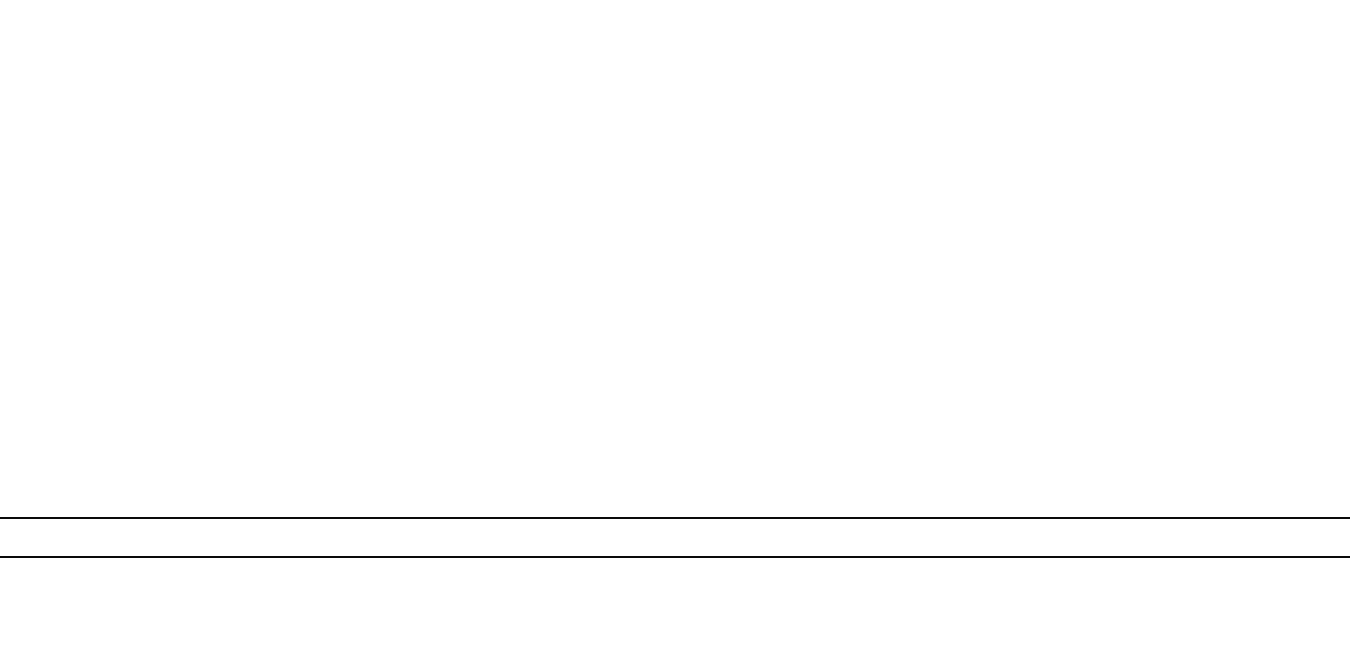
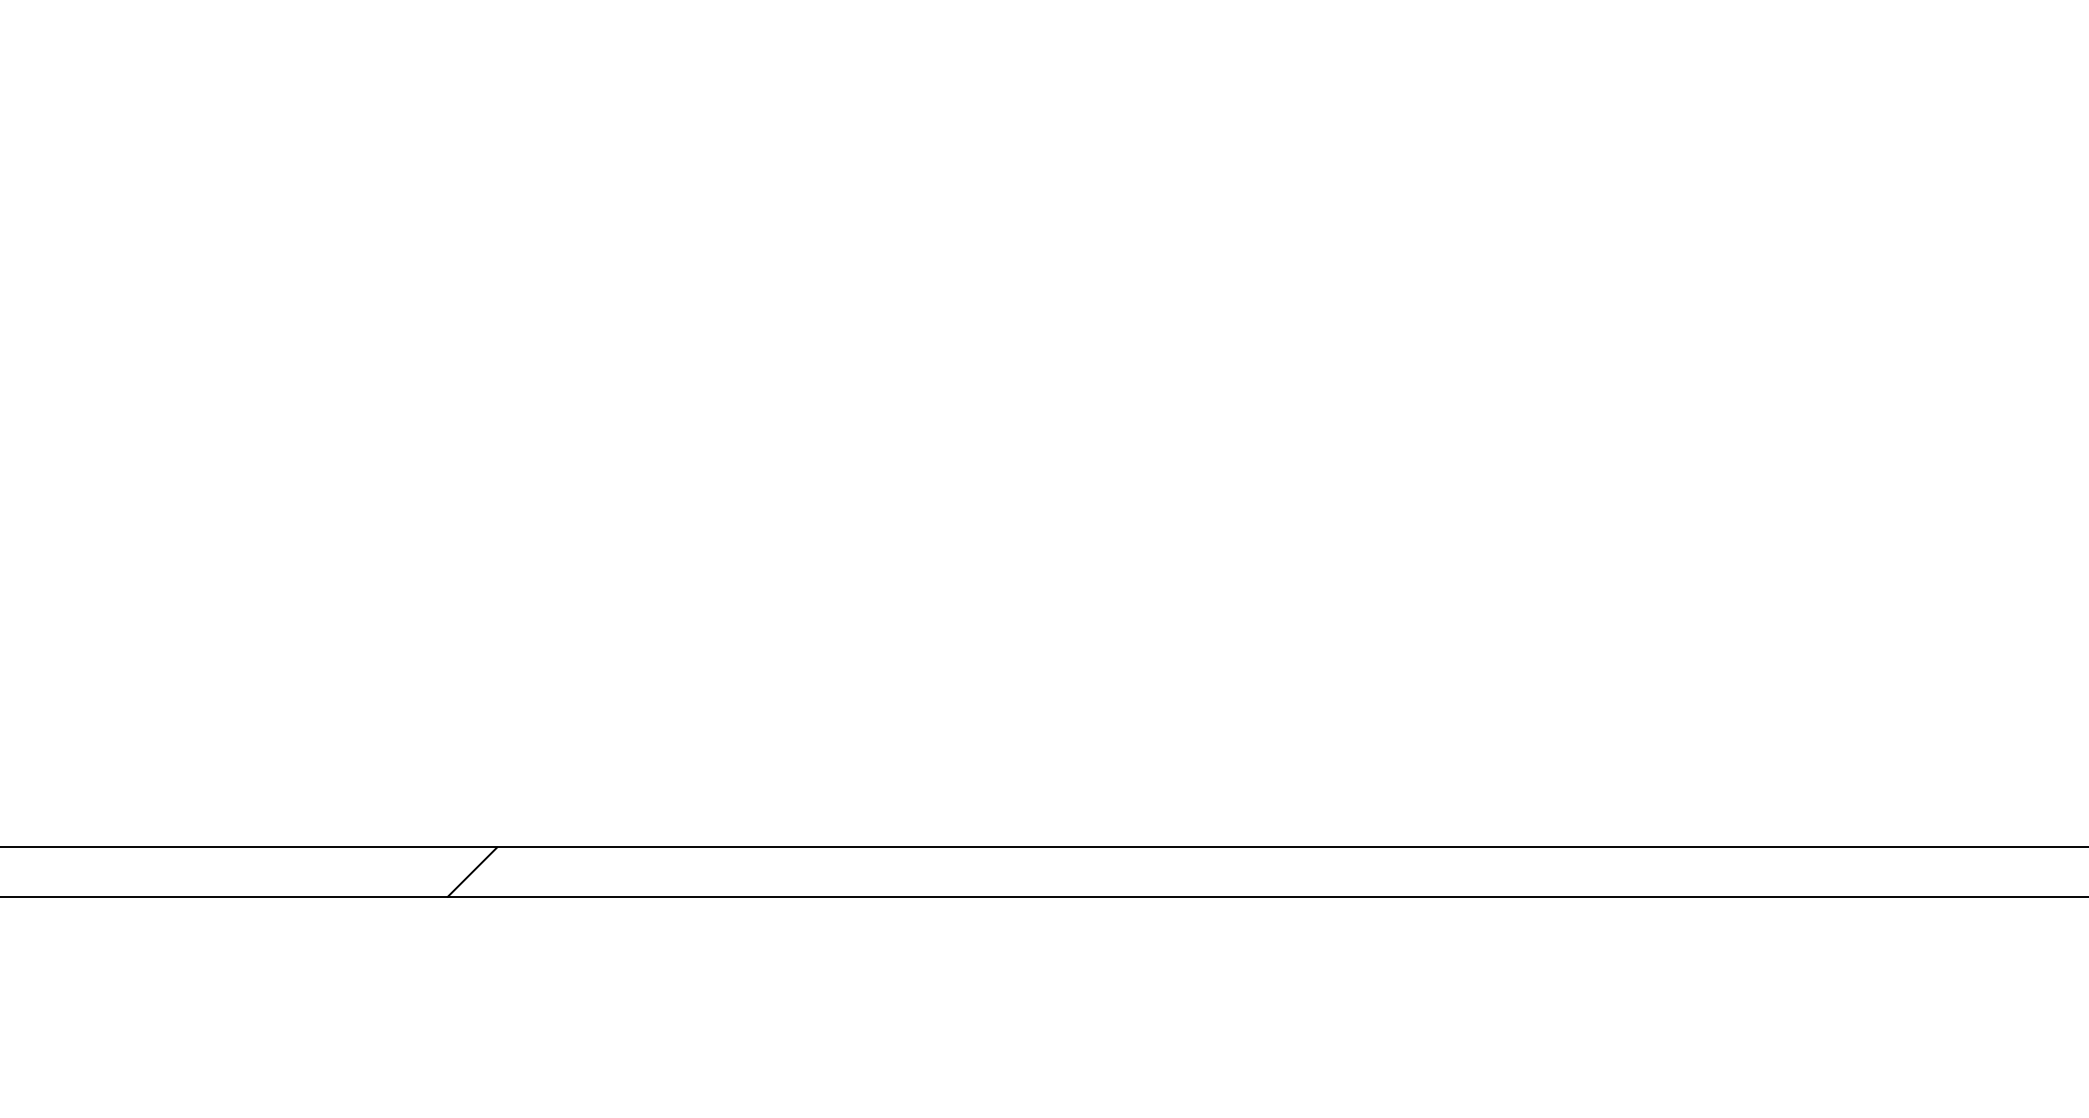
hatch: (79, 536) -> (472, 871), added

